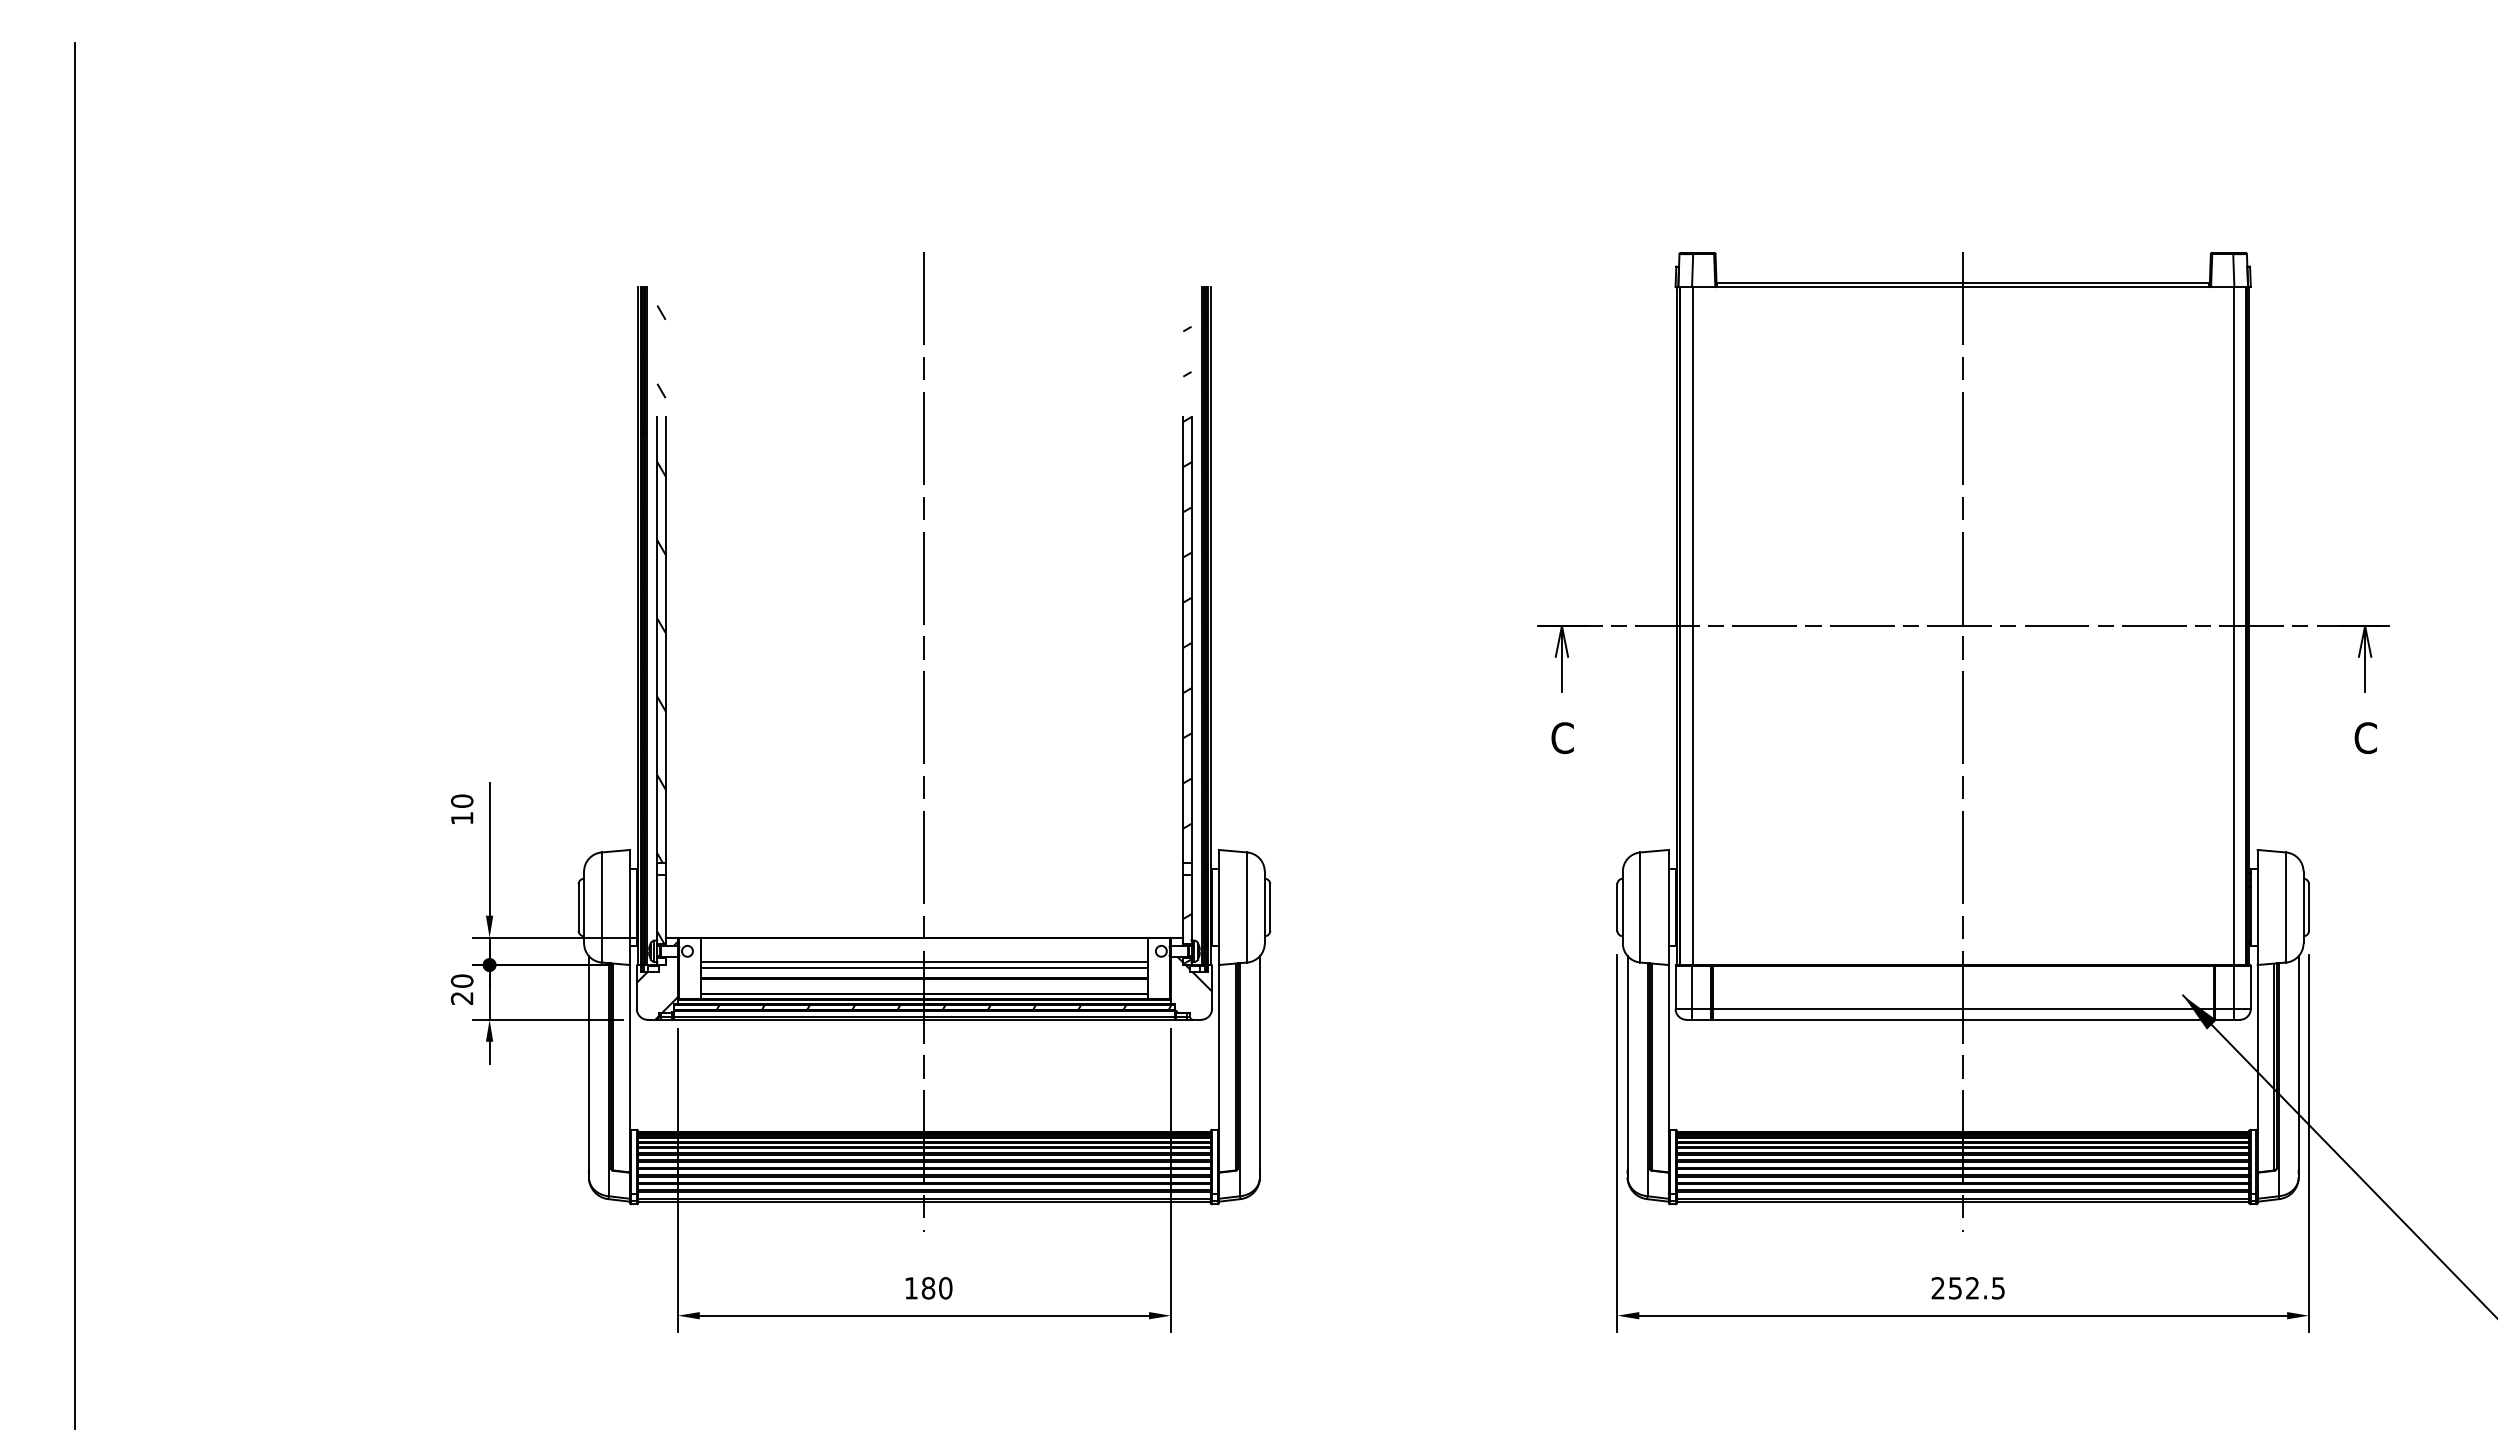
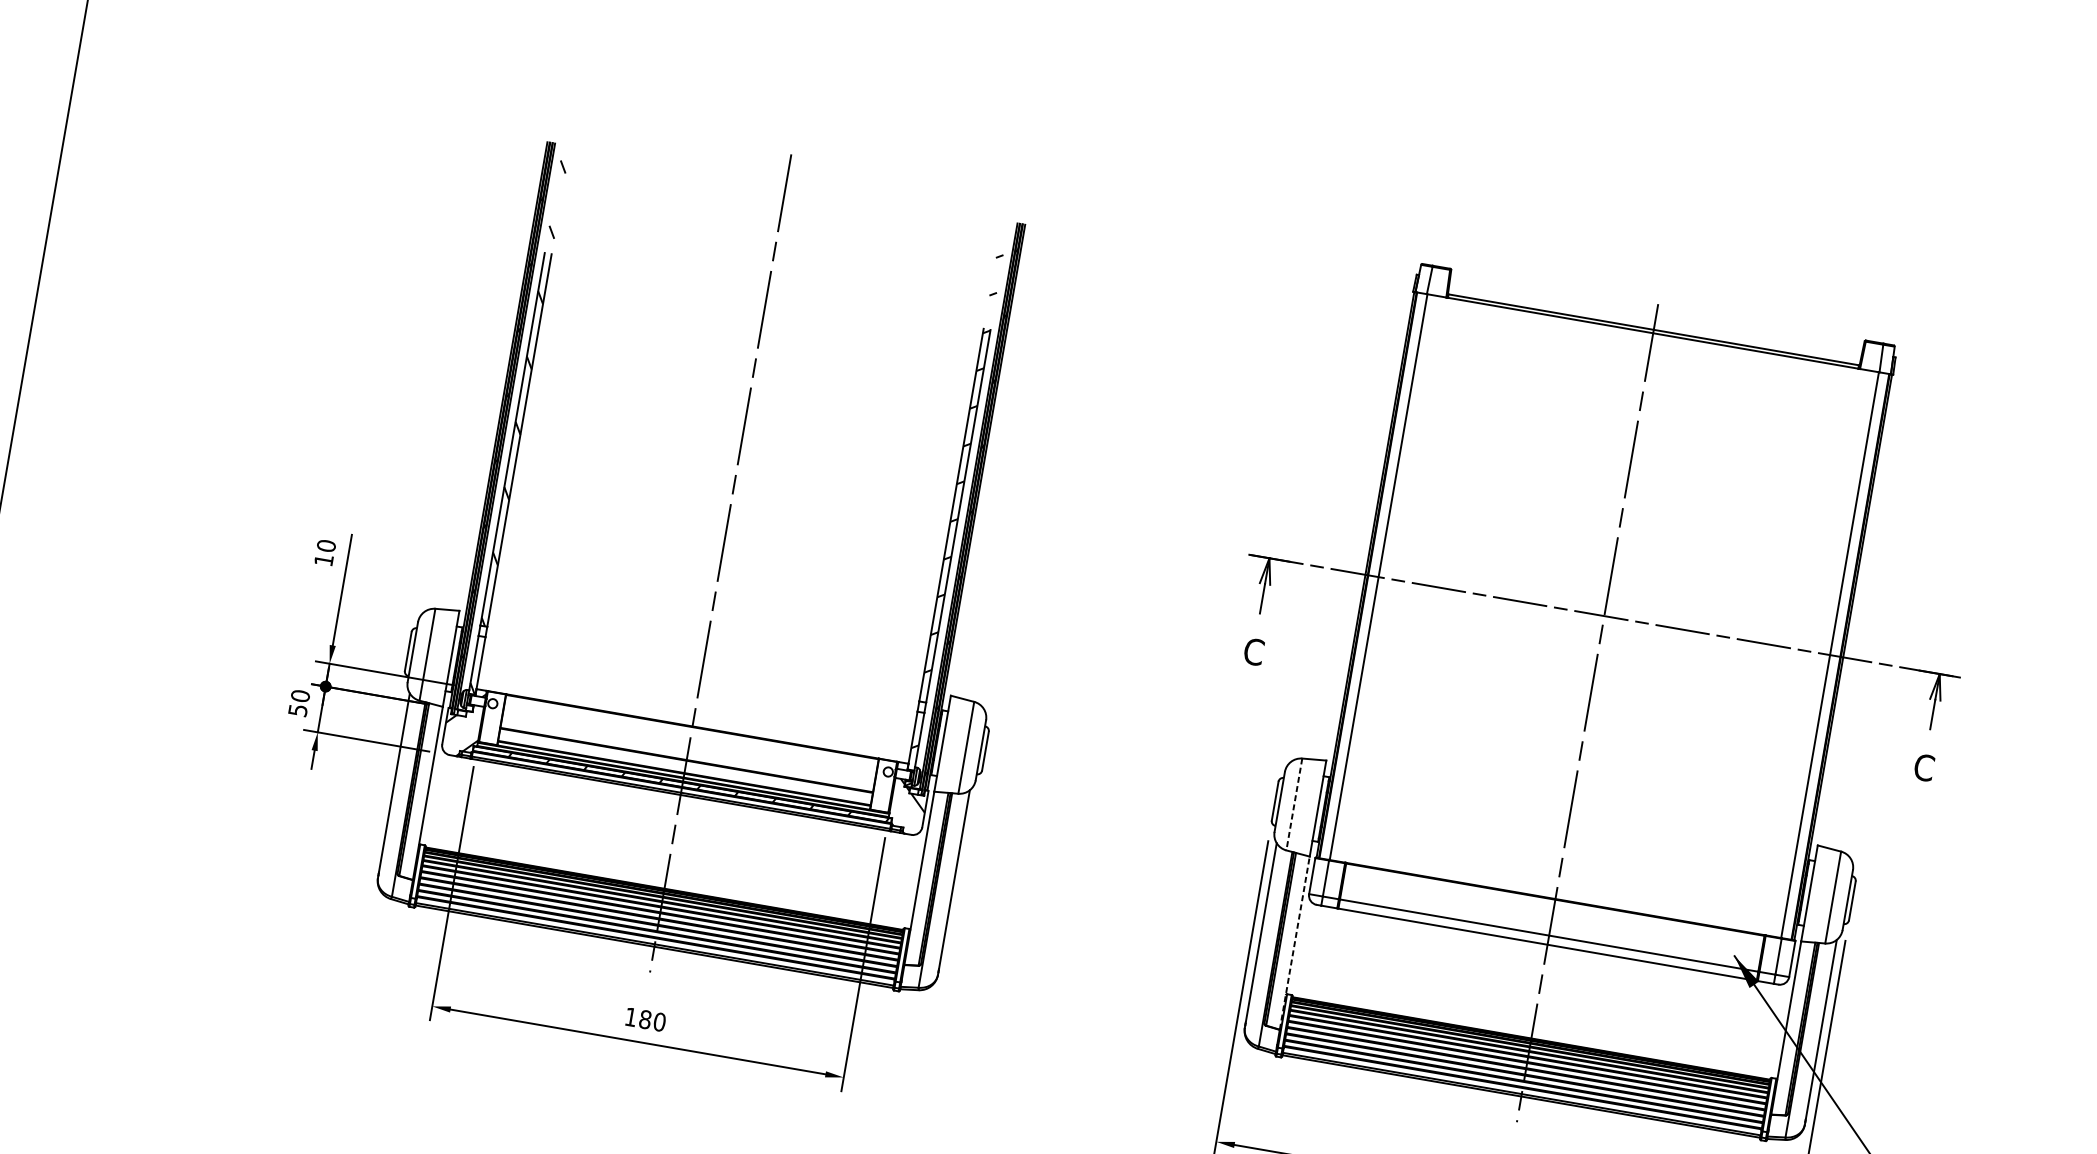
line: (1640, 908) -> (1294, 805), solid -> dashed
line: (924, 962) -> (689, 747), removed
line: (924, 967) -> (688, 751), removed
text: (461, 998) -> (297, 710), 20 -> 50
line: (1668, 1068) -> (1294, 942), solid -> dashed

